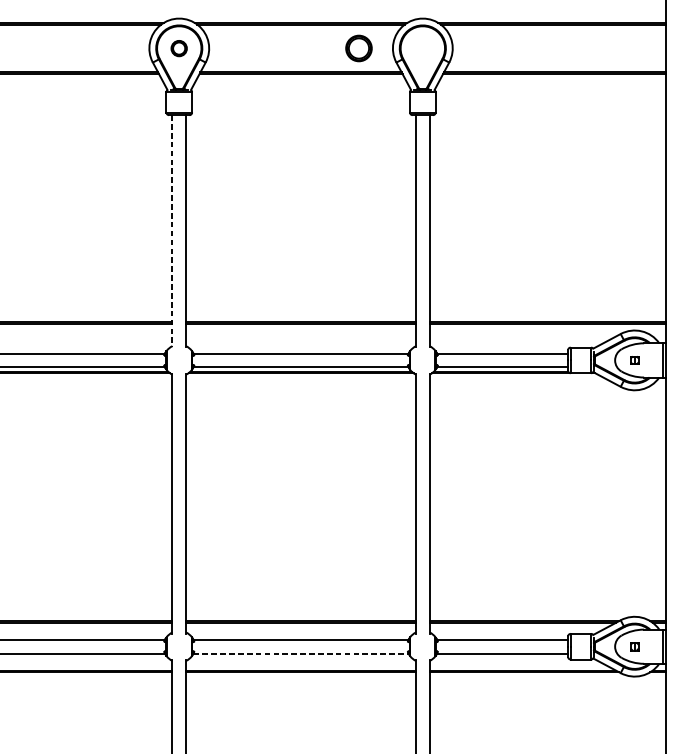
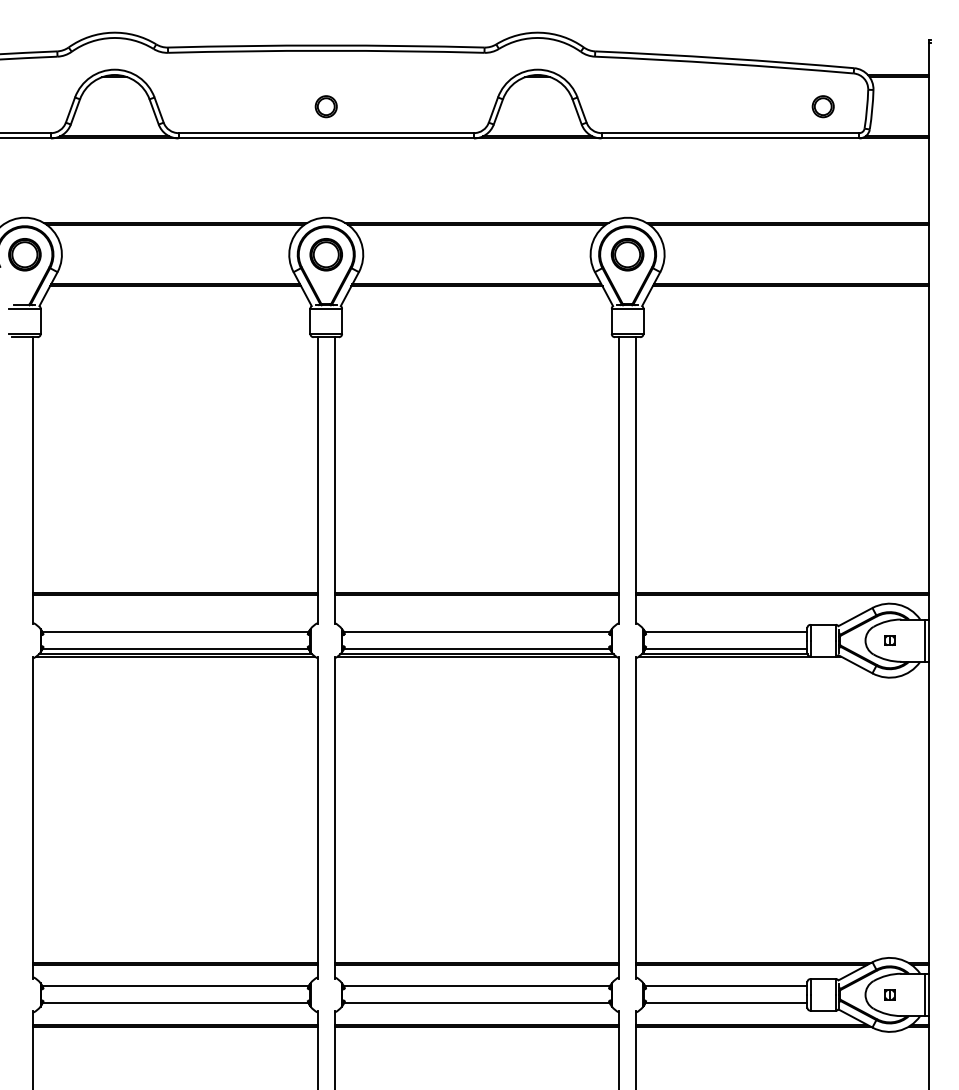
part: (178, 48) -> (325, 254), size x1.67
part: (358, 48) -> (627, 254), moved
line: (172, 230) -> (317, 480), dashed -> solid
line: (301, 653) -> (477, 1003), dashed -> solid

